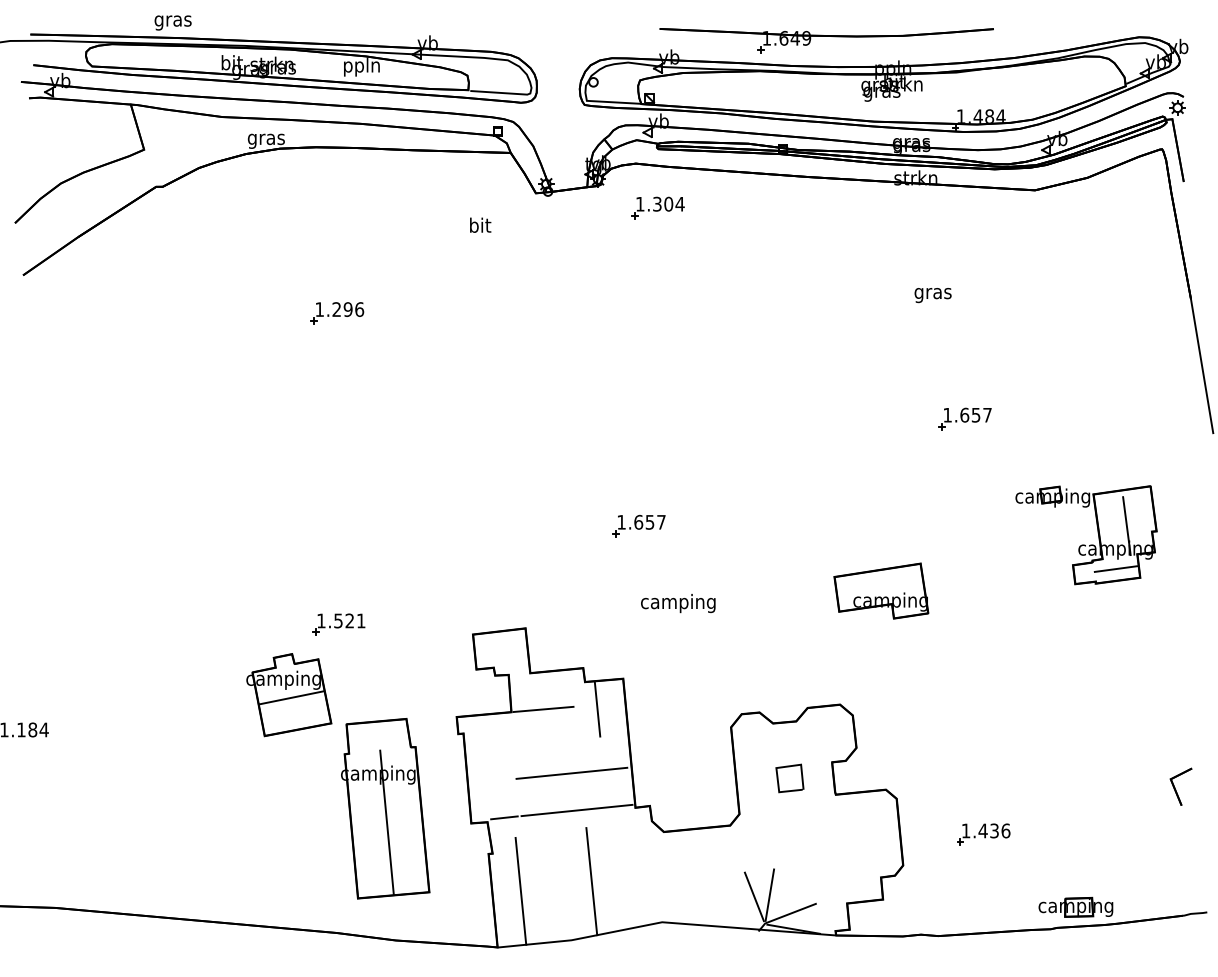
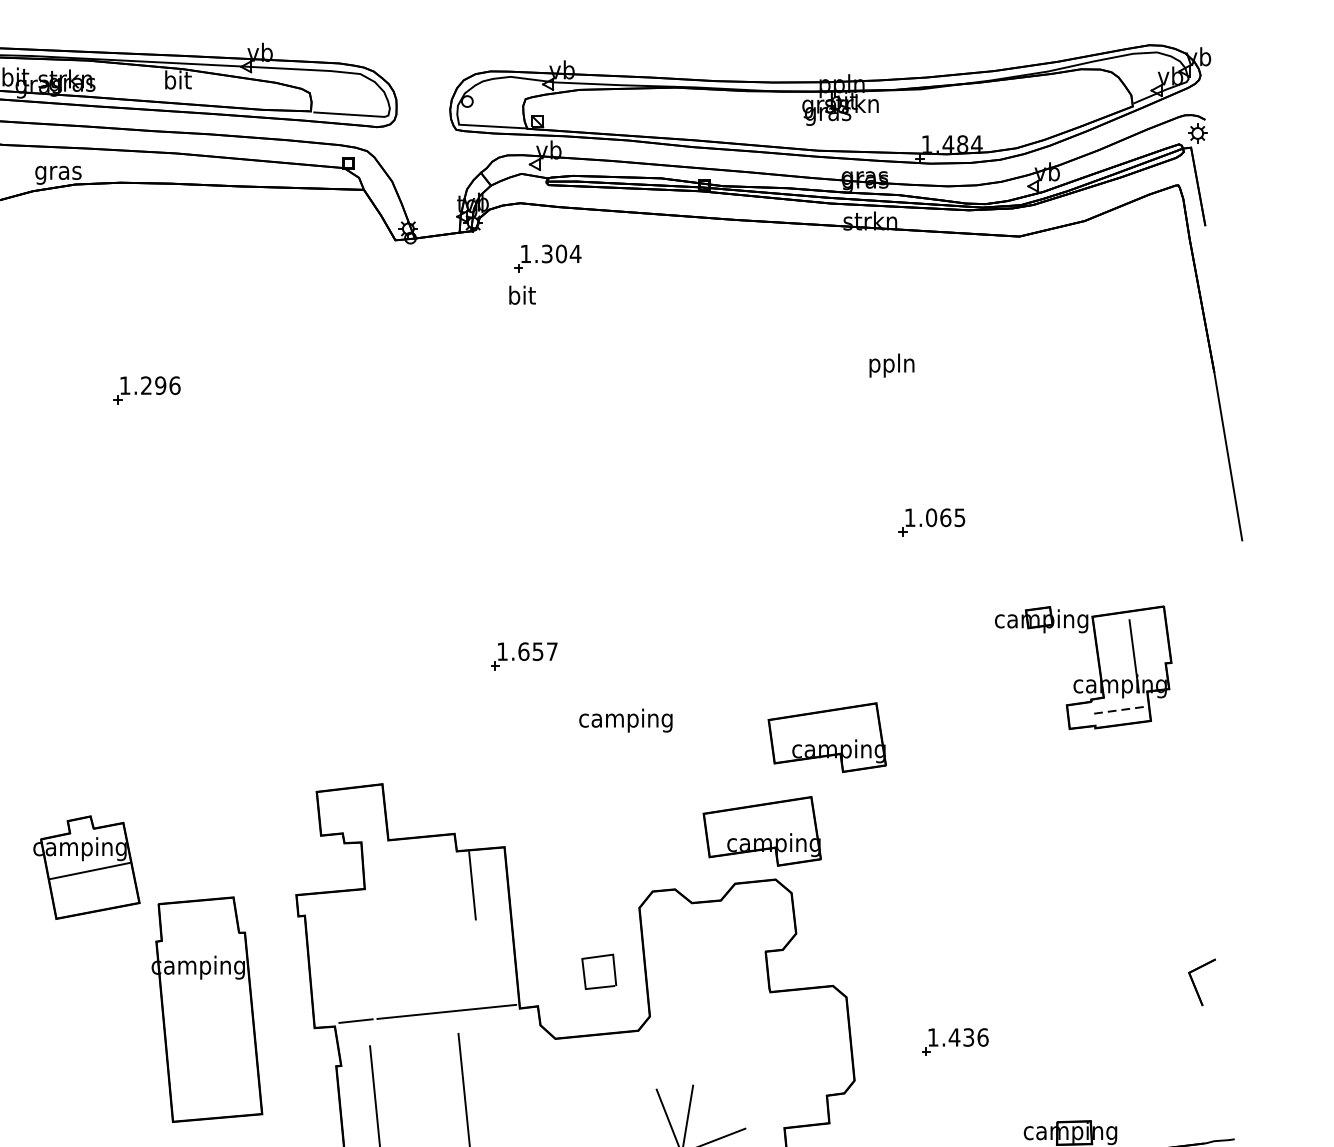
part: (826, 40) -> (758, 49), removed
text: (361, 66) -> (177, 81), ppln -> bit
text: (480, 224) -> (522, 294), moved
text: (932, 293) -> (891, 365), gras -> ppln
text: (975, 414) -> (944, 516), 1.657 -> 1.065
line: (1116, 569) -> (1121, 710), solid -> dashed
text: (678, 603) -> (626, 720), moved
part: (338, 624) -> (148, 779), removed
part: (829, 665) -> (762, 830), added
line: (543, 708) -> (404, 884), removed
line: (789, 767) -> (598, 958), moved
line: (571, 772) -> (439, 964), removed
line: (386, 822) -> (208, 1026), removed

